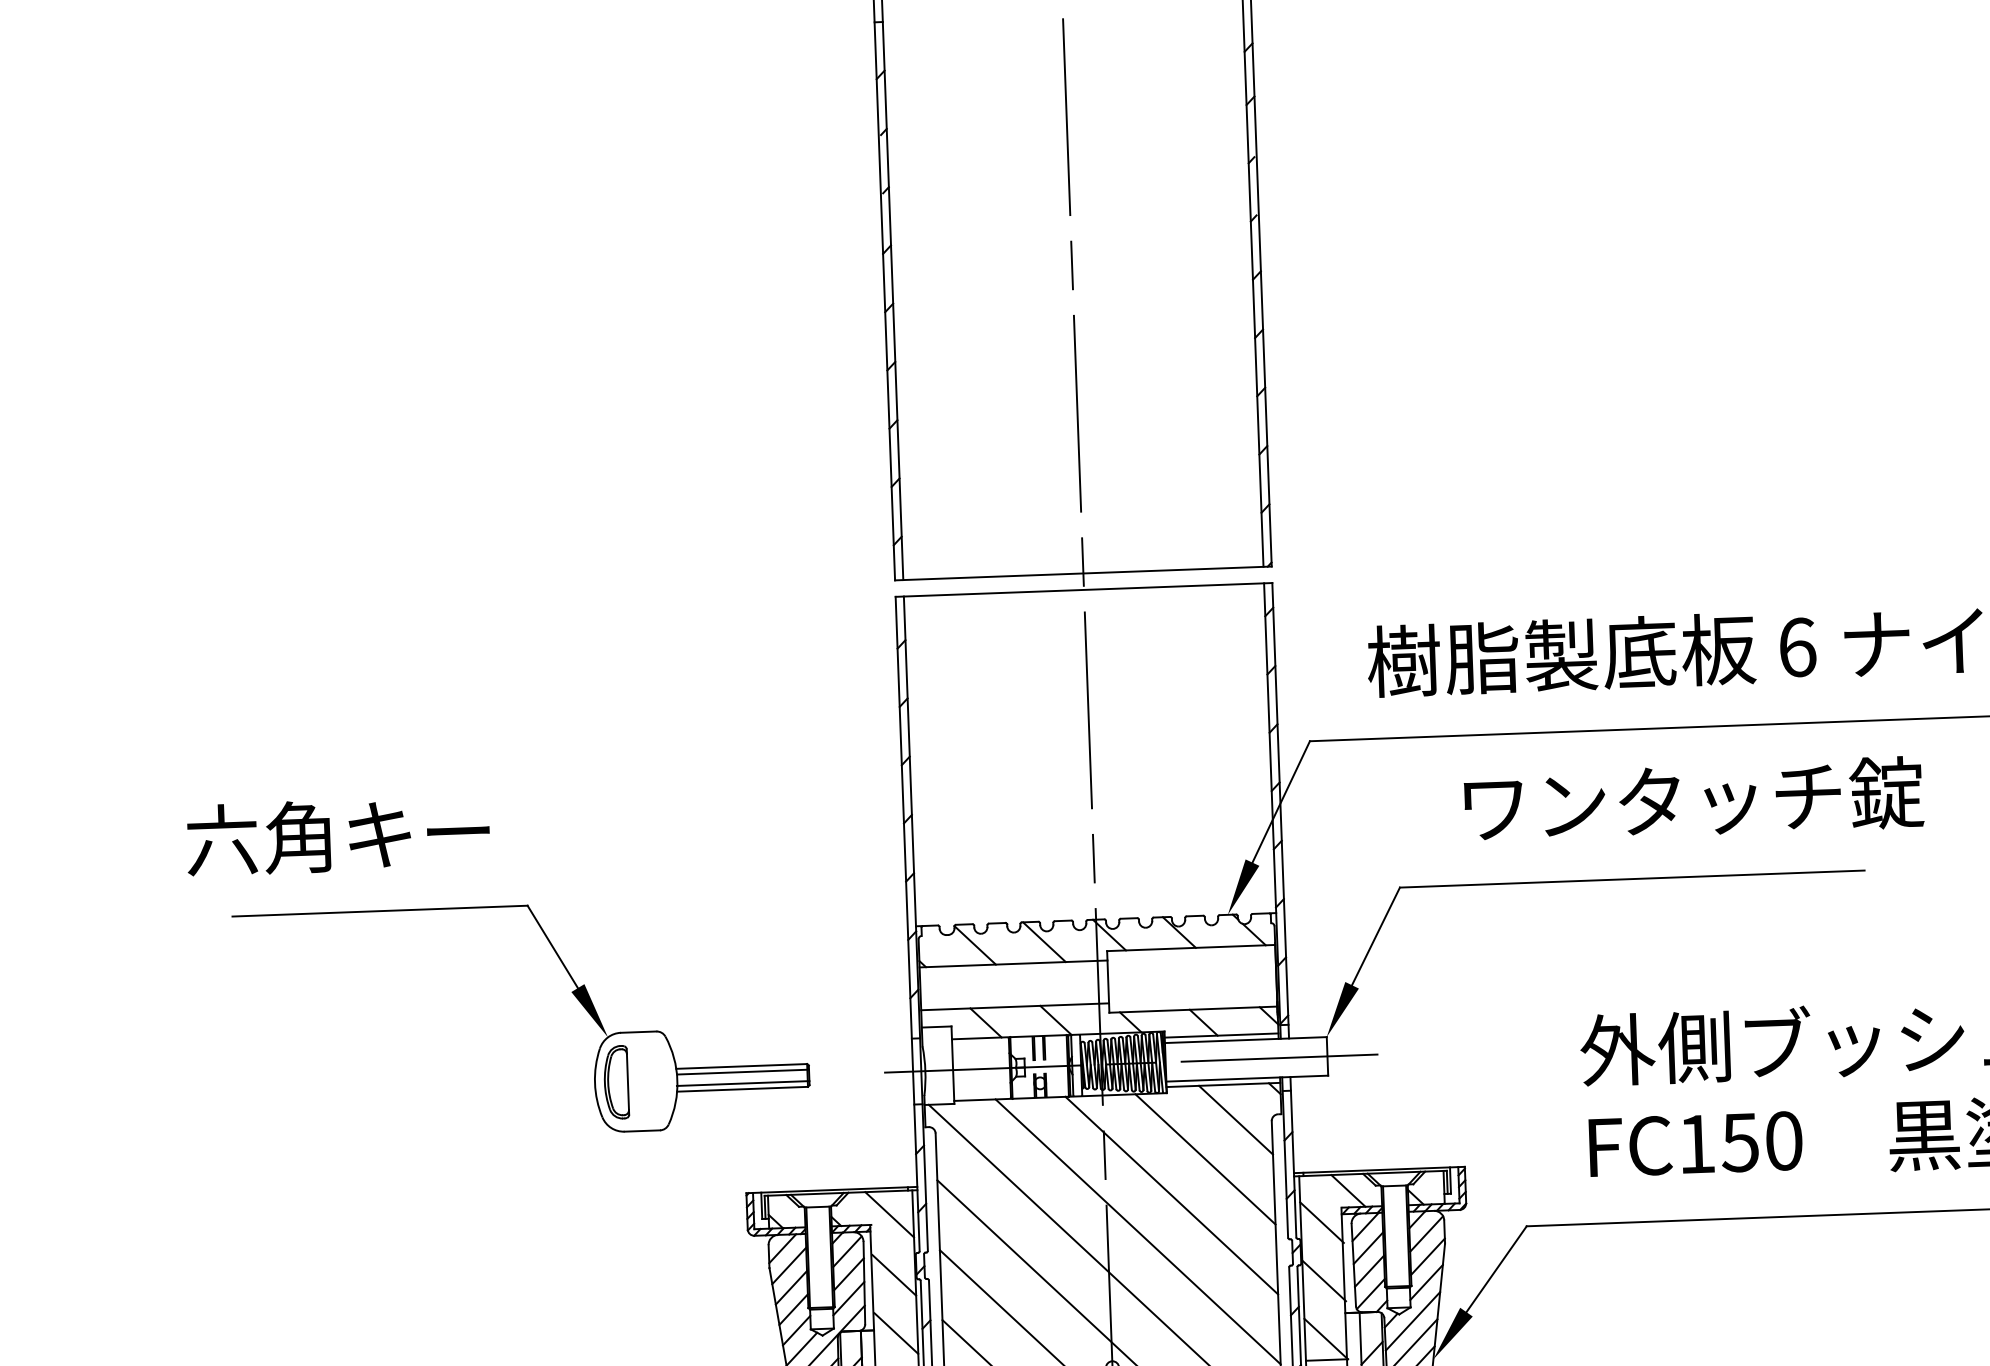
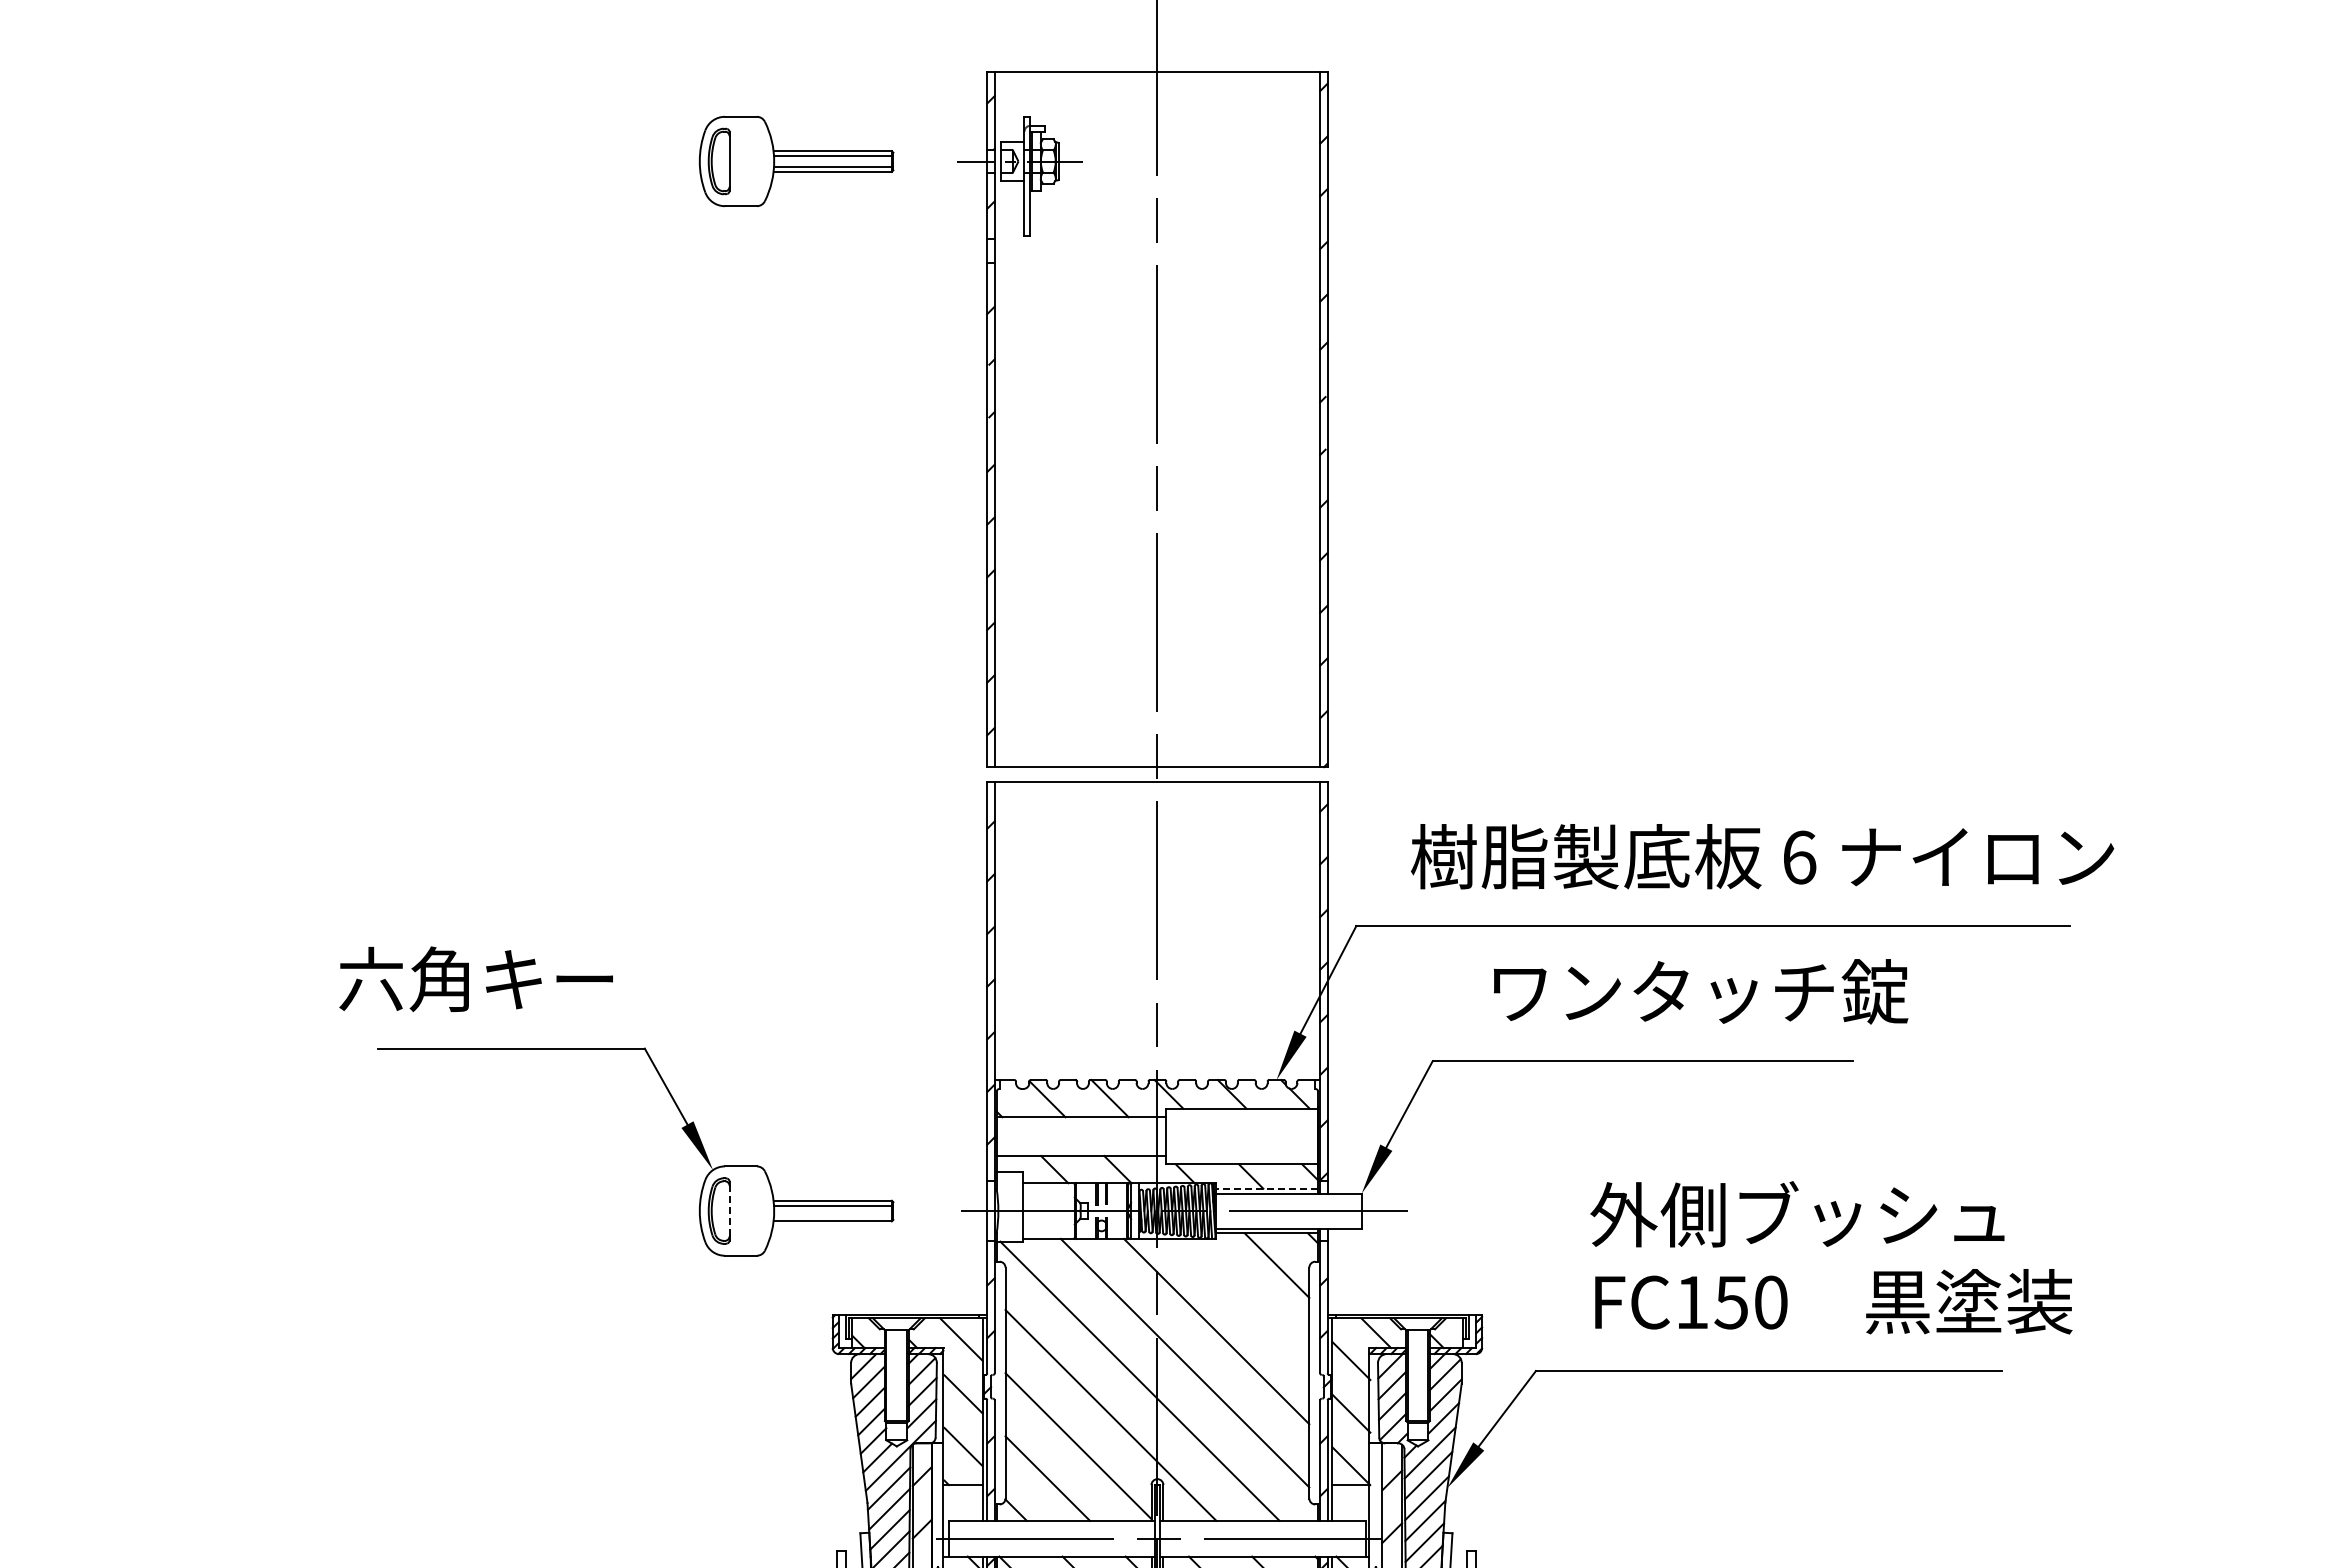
line: (1221, 1035) -> (1266, 1188), solid -> dashed
line: (627, 1081) -> (729, 1210), solid -> dashed
line: (743, 1083) -> (833, 1216), removed
line: (1205, 1158) -> (1248, 1299), removed

